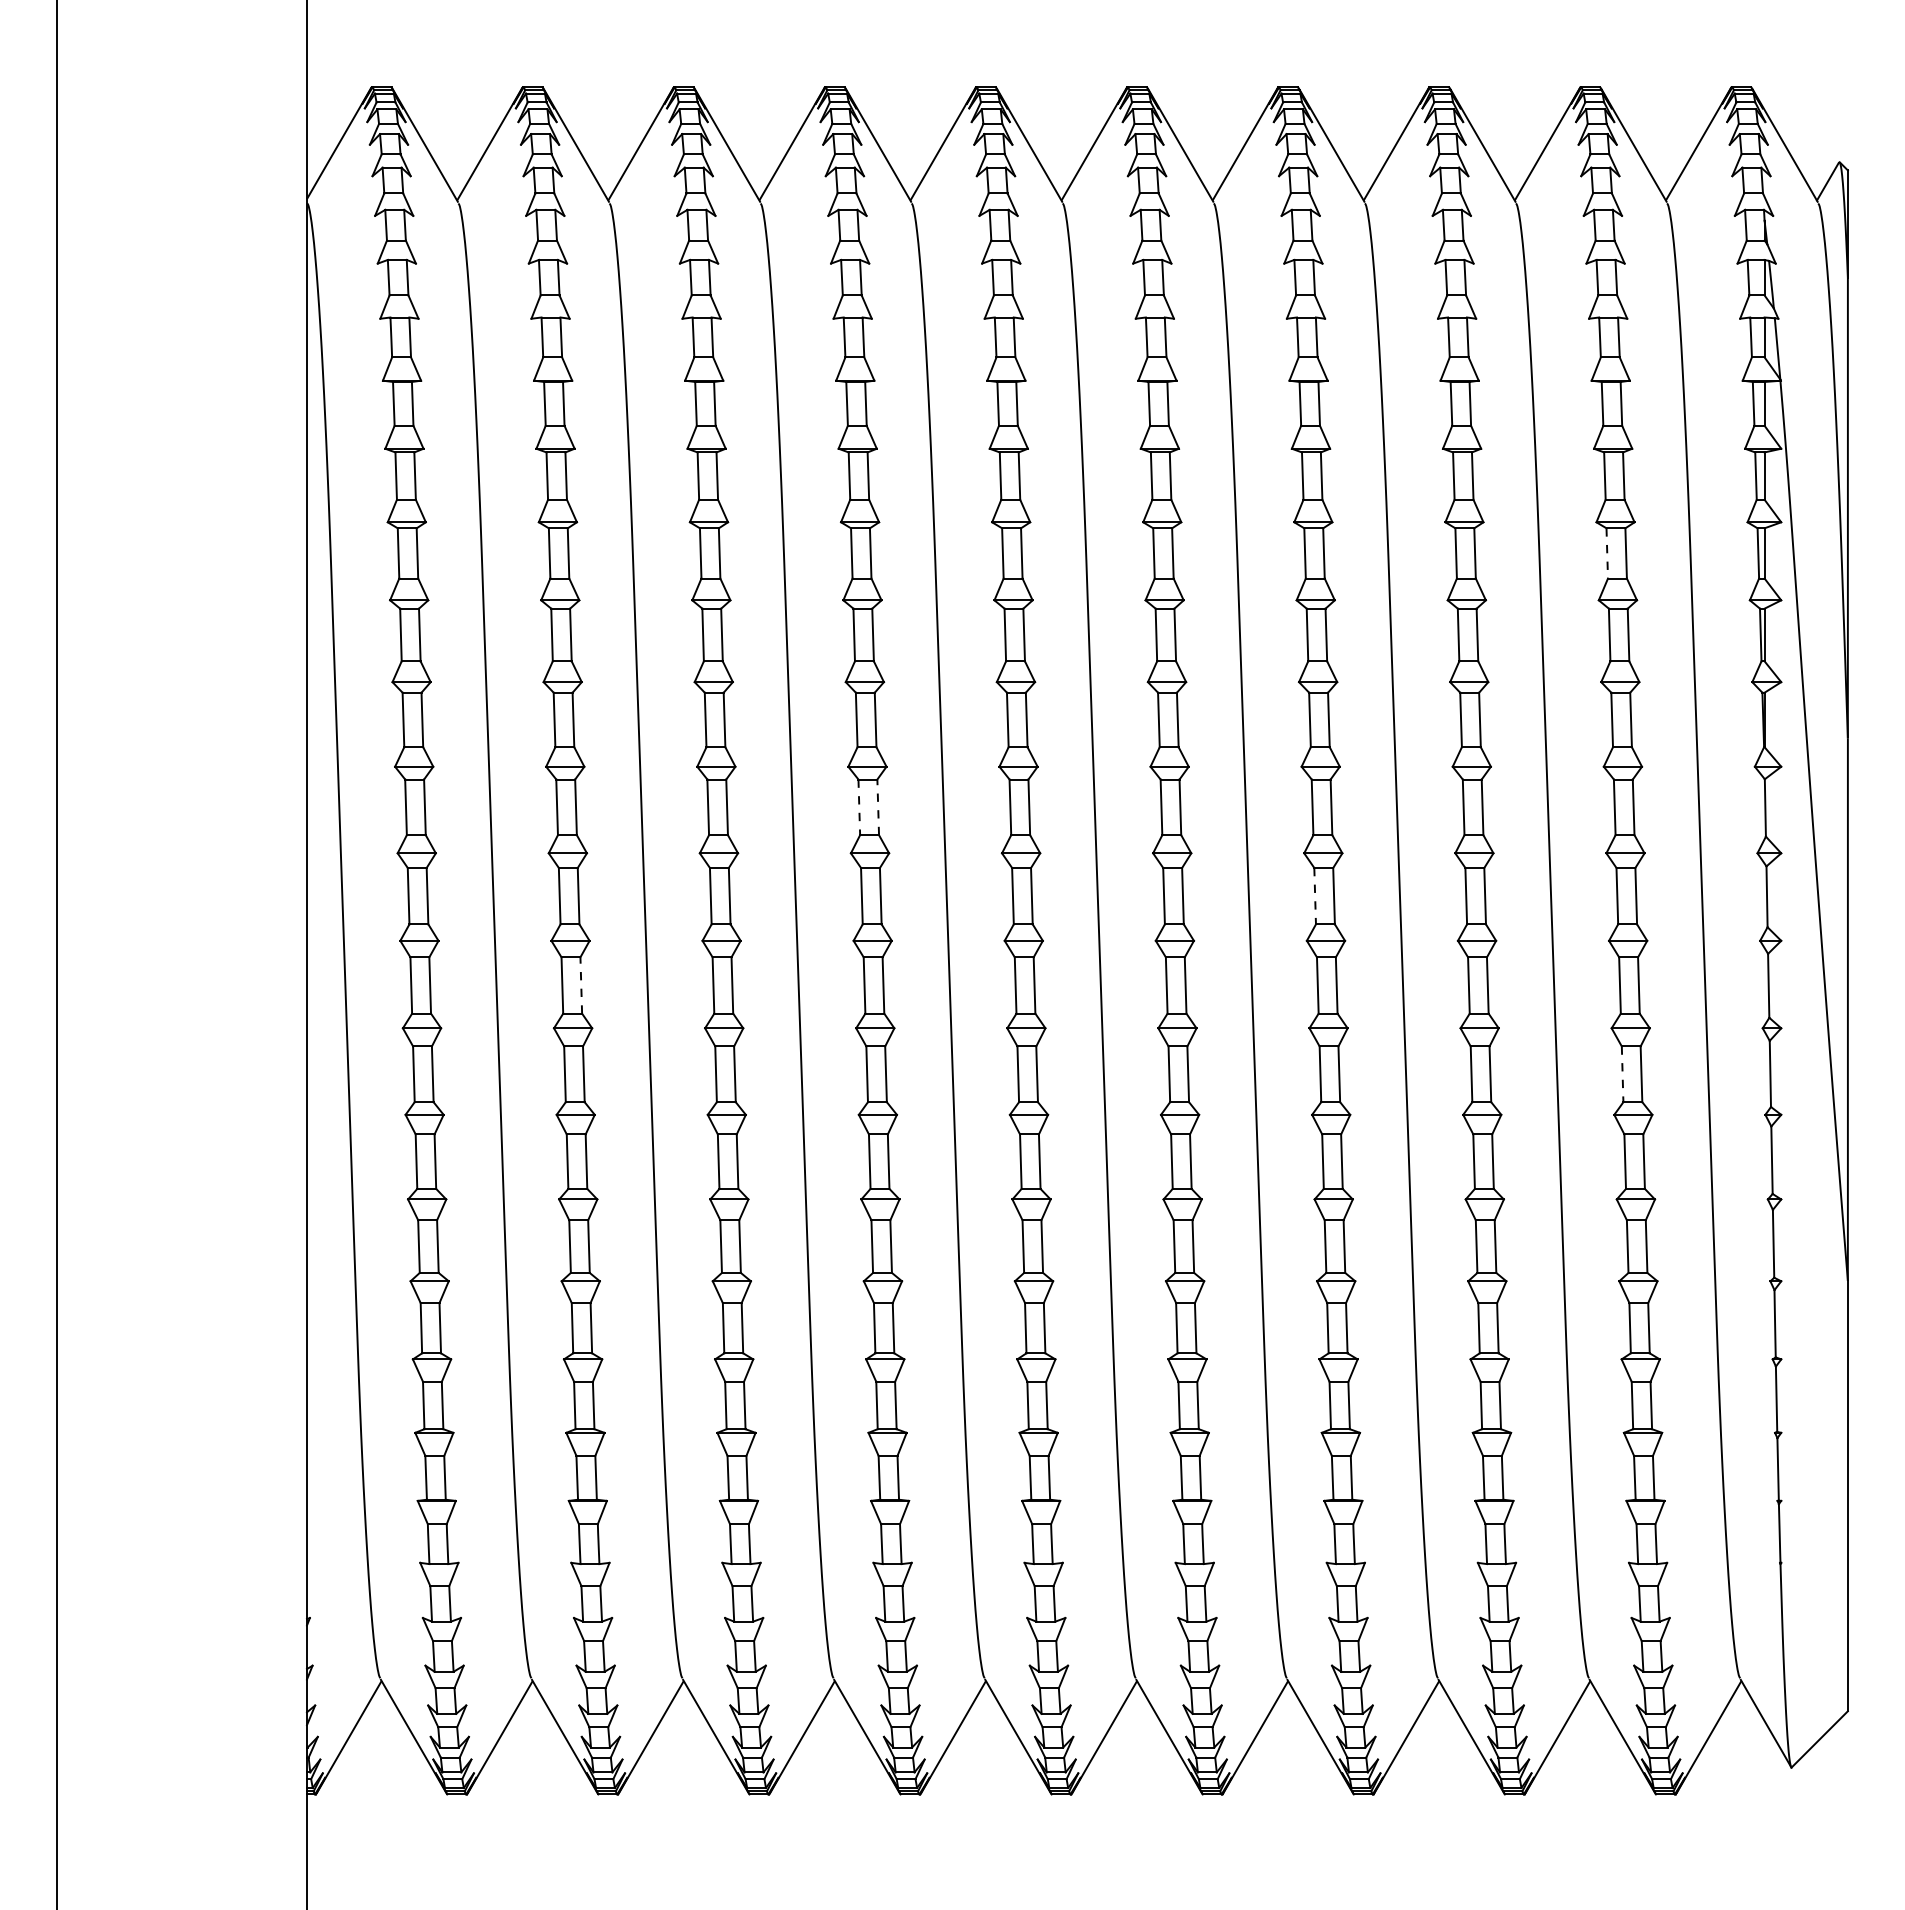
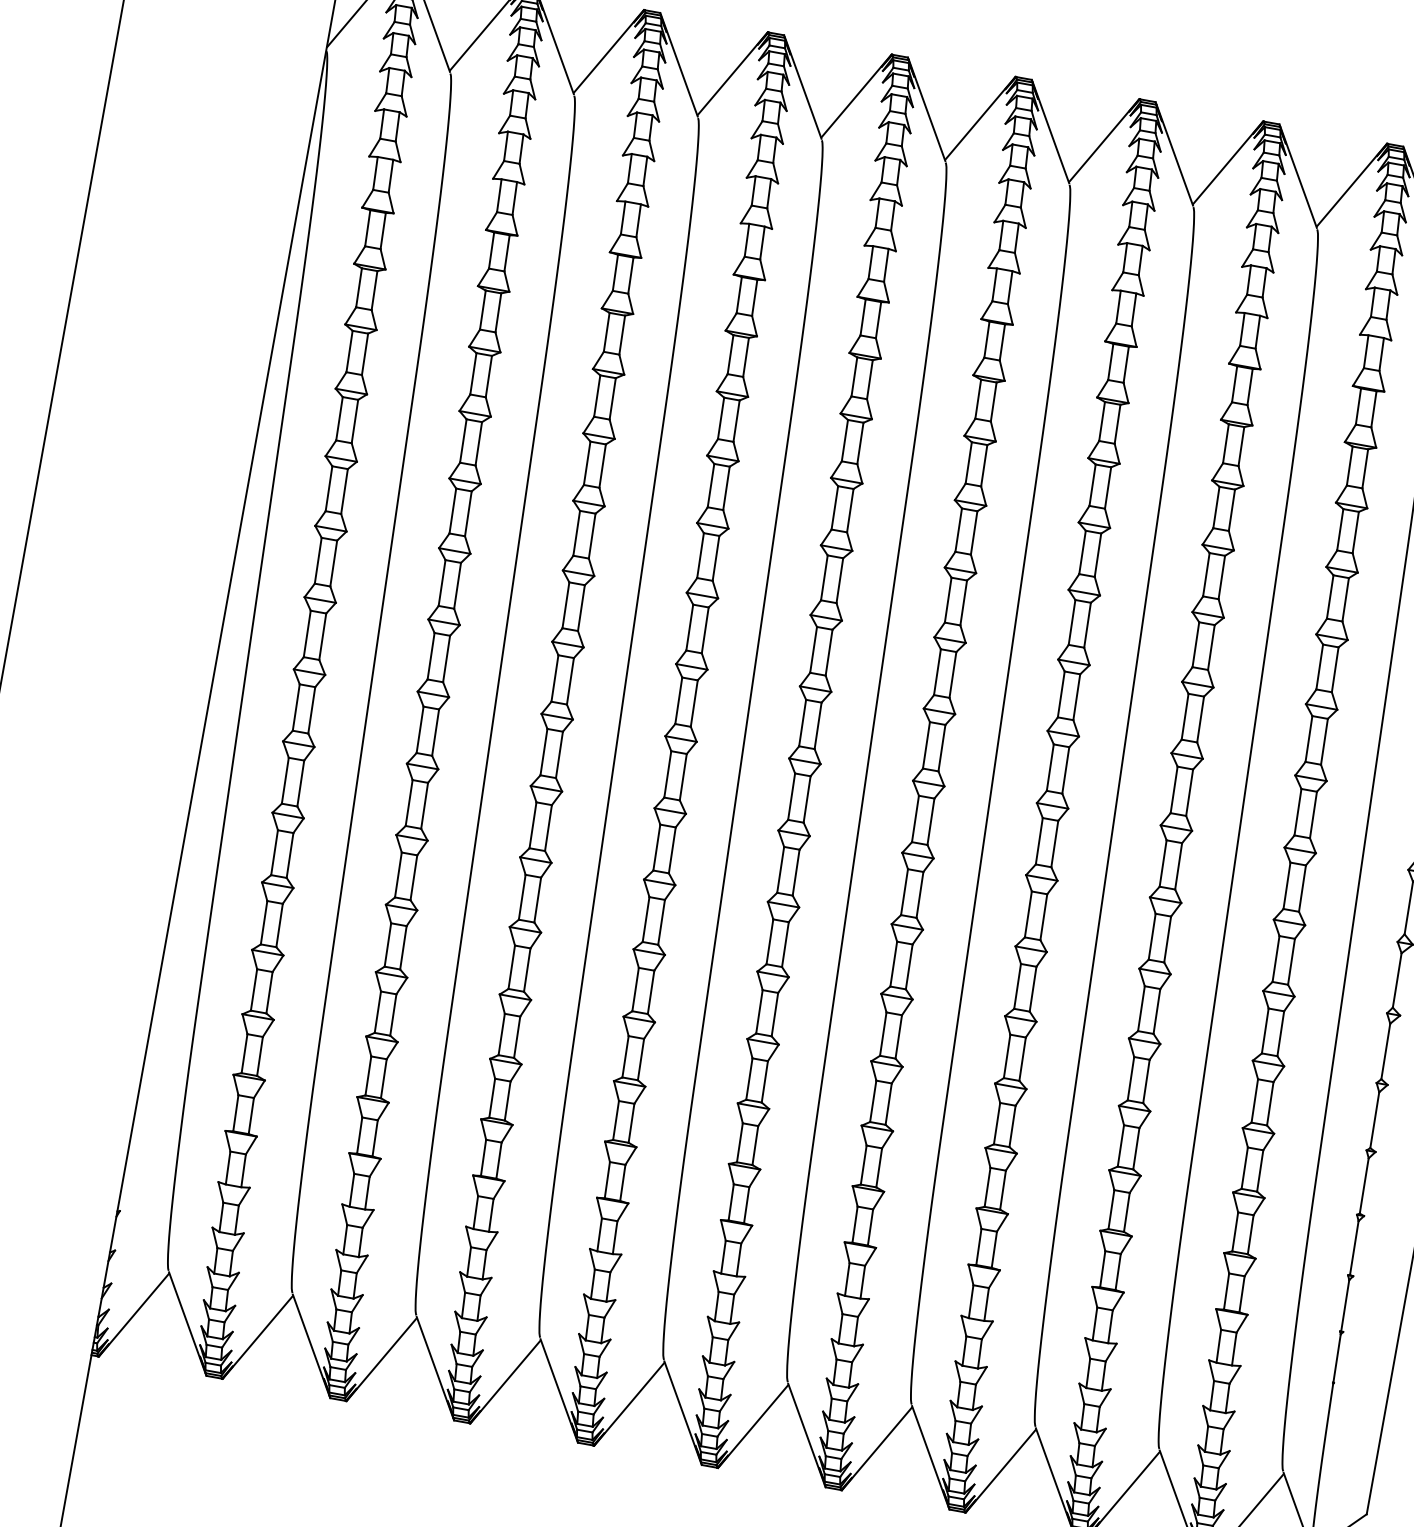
line: (1607, 553) -> (1340, 529), dashed -> solid
line: (859, 807) -> (689, 627), dashed -> solid
line: (878, 807) -> (705, 630), dashed -> solid
line: (1315, 896) -> (1050, 767), dashed -> solid
line: (581, 985) -> (435, 732), dashed -> solid
line: (1622, 1074) -> (1275, 959), dashed -> solid

